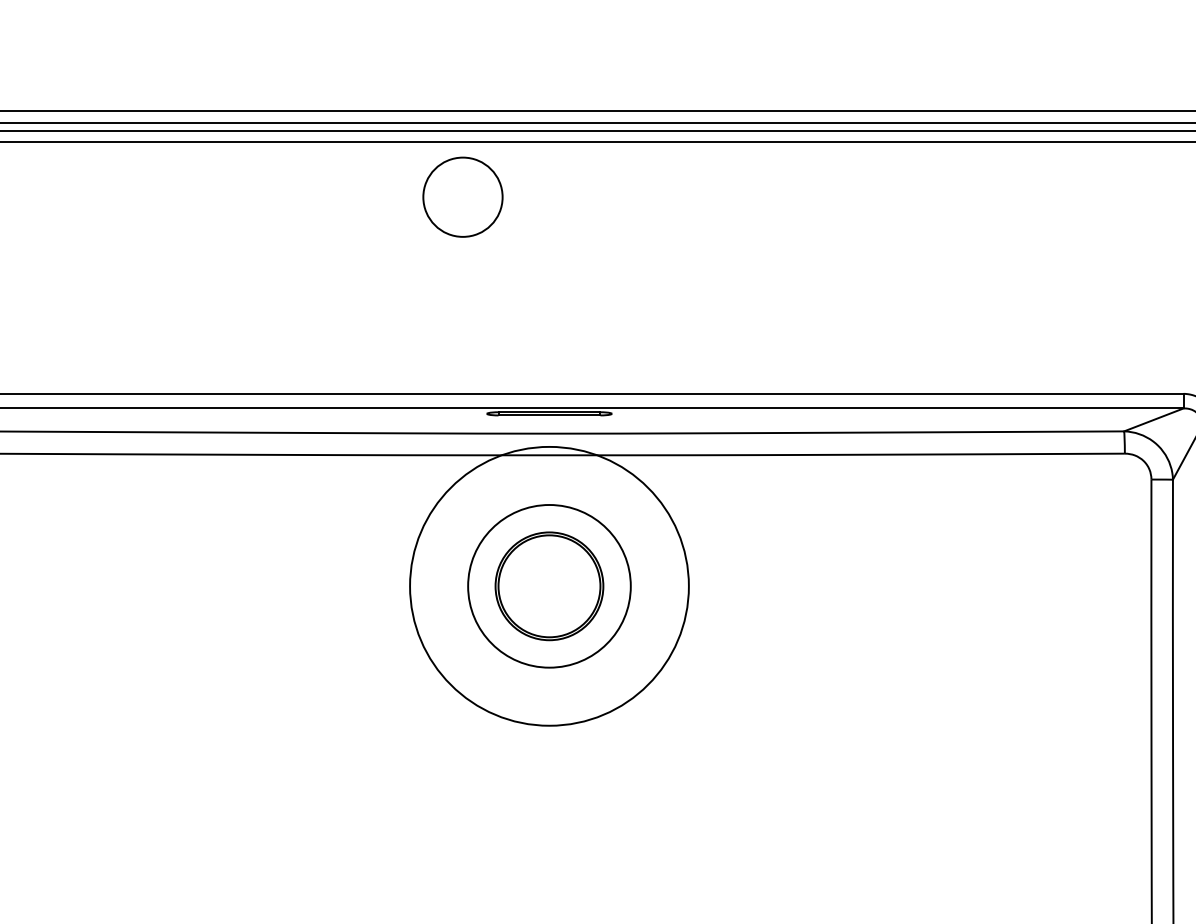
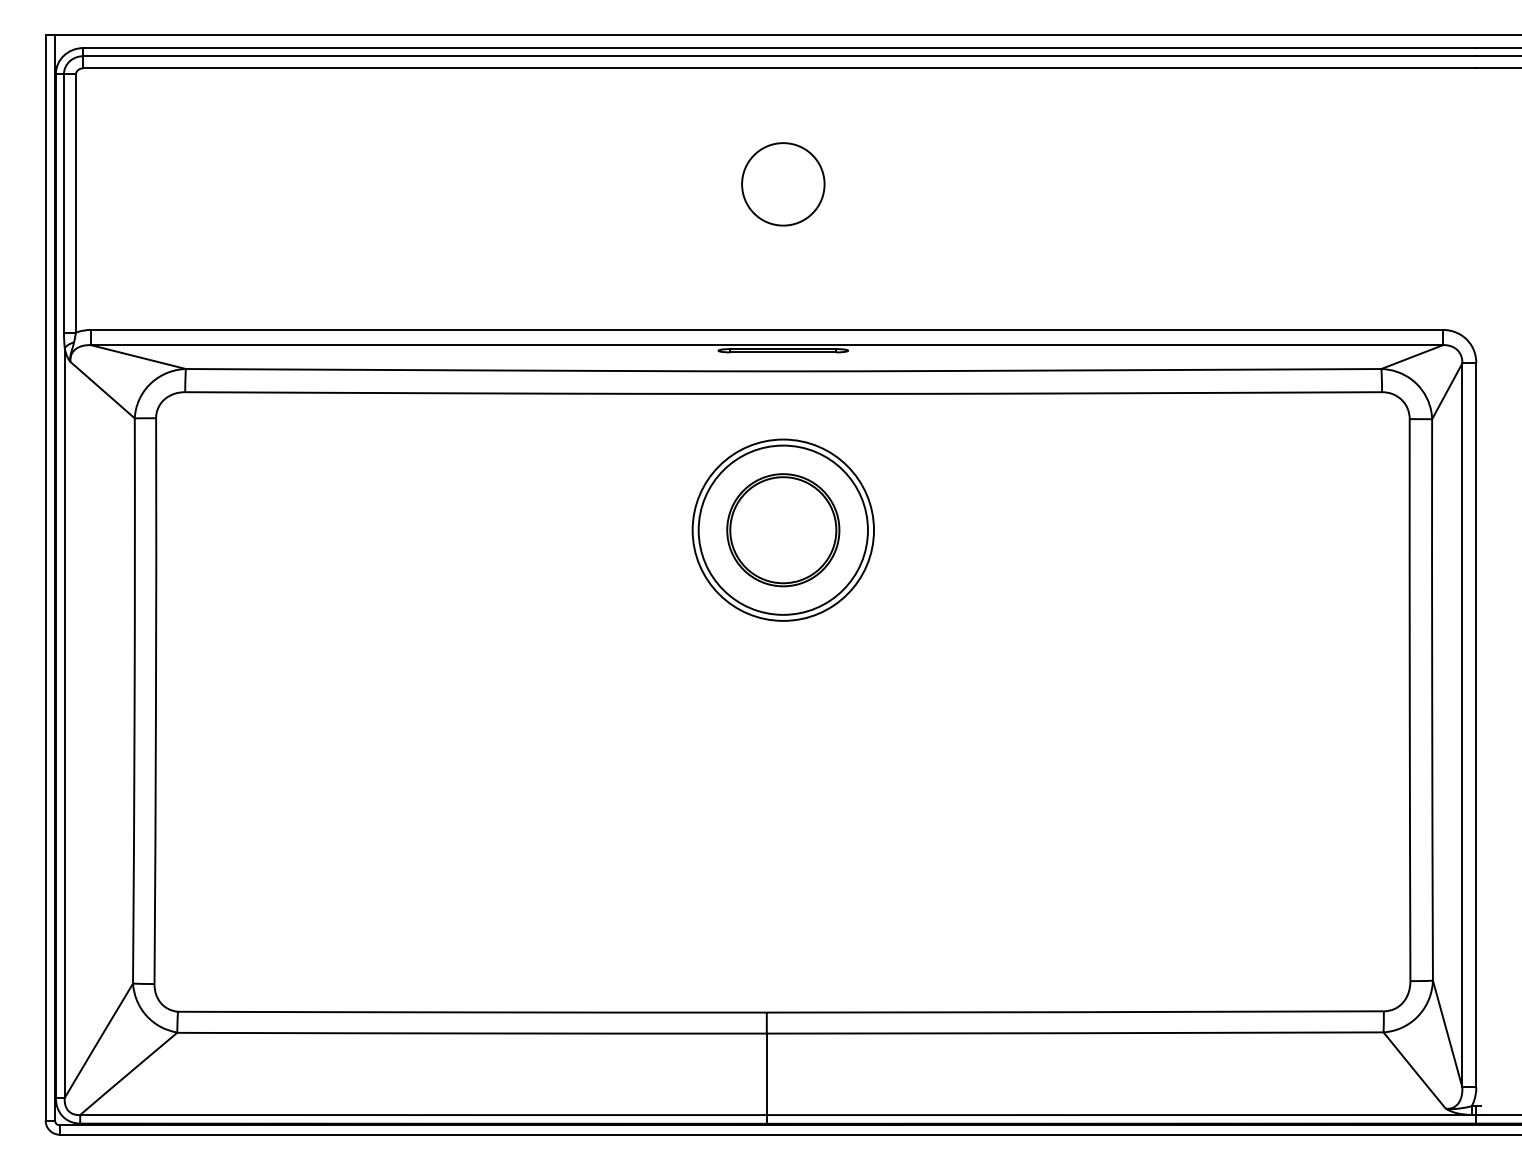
circle: (463, 197) -> (783, 184), moved
circle: (549, 585) -> (783, 529), size x0.62

